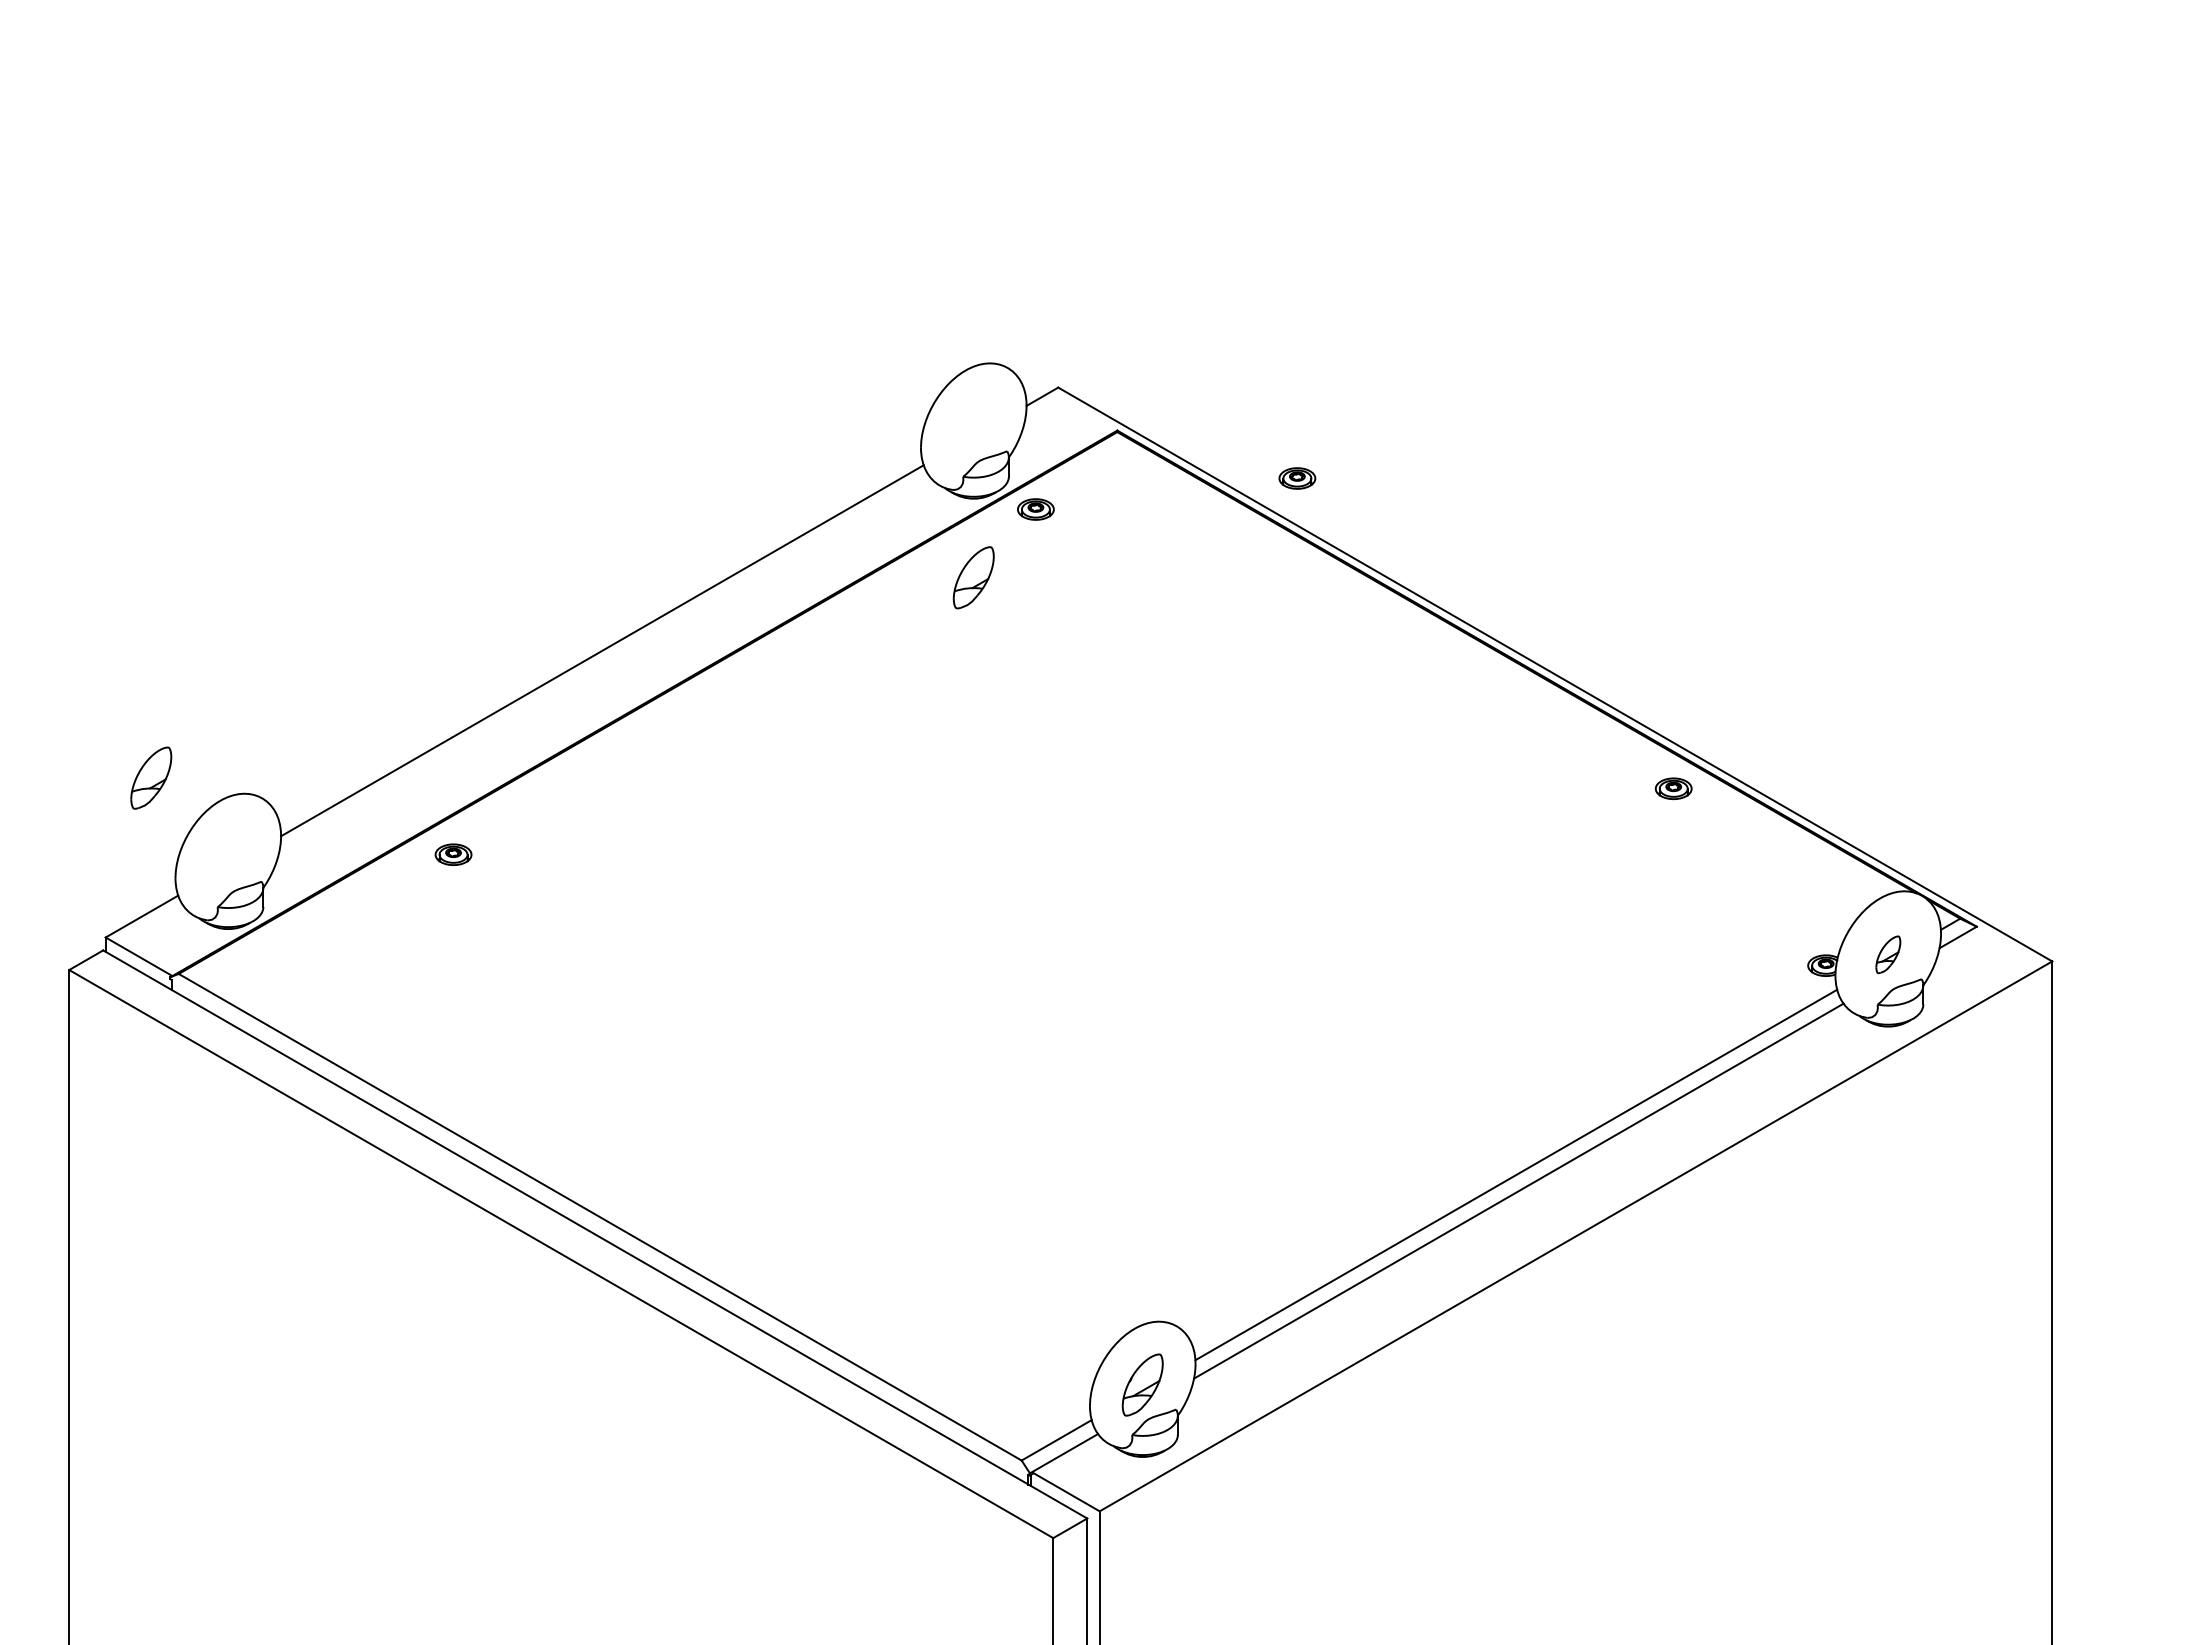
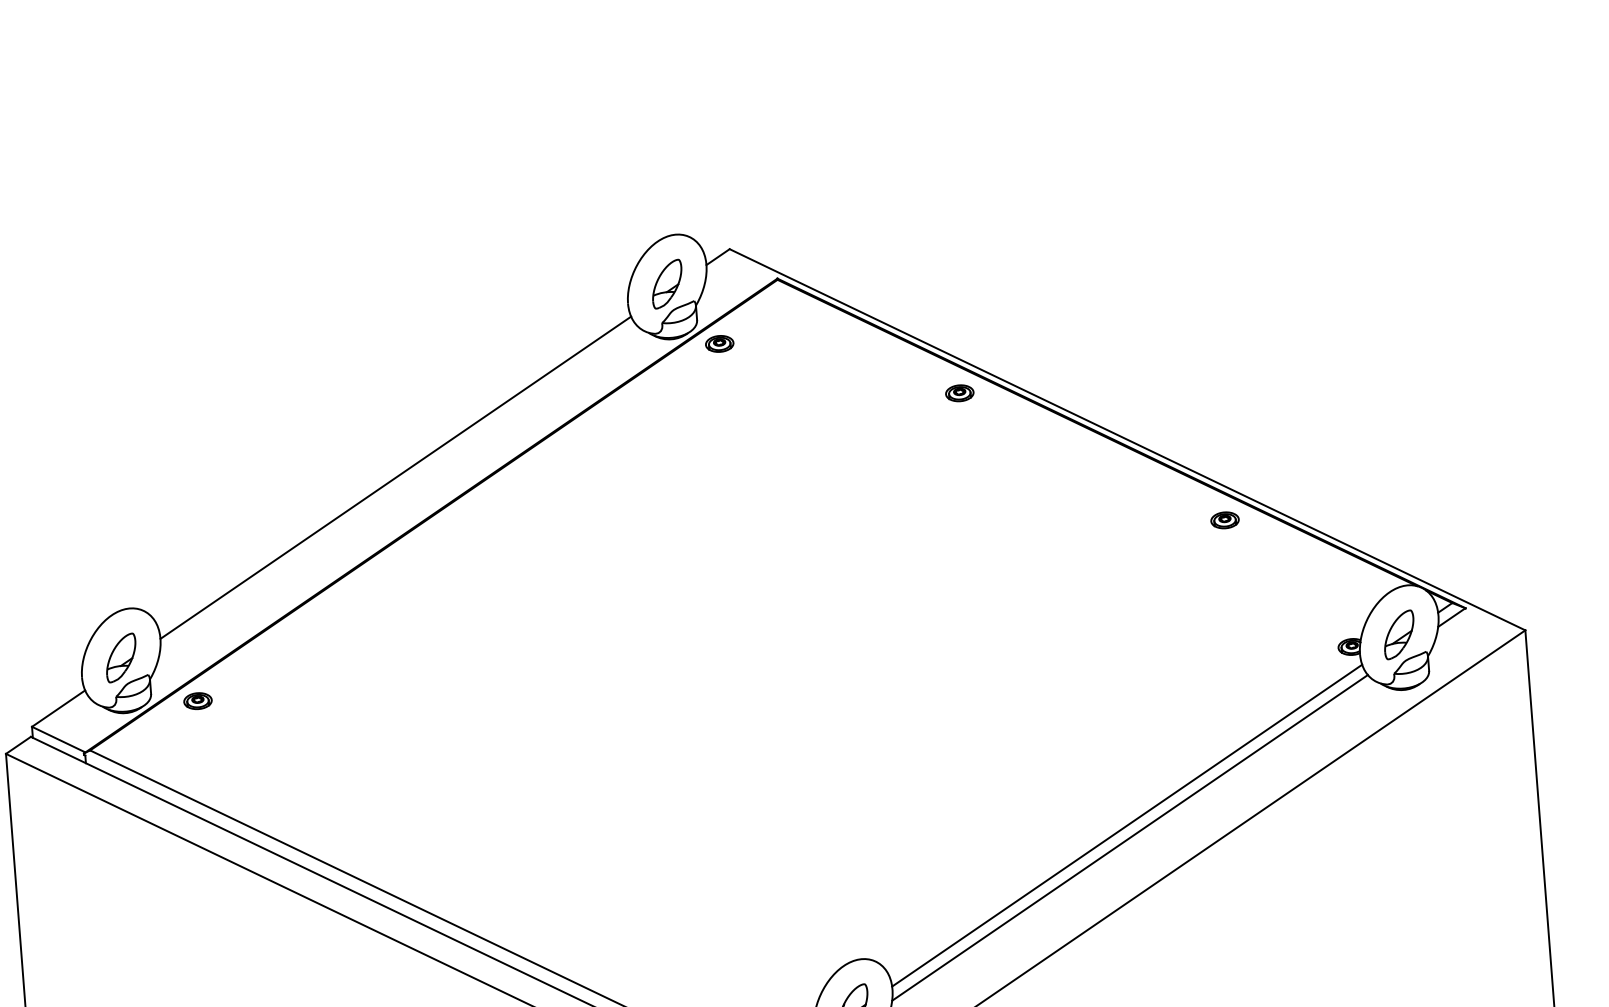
part: (1297, 478) -> (959, 393), moved
part: (973, 577) -> (667, 283), moved
part: (151, 777) -> (121, 657), moved
part: (453, 854) -> (197, 700), moved
part: (1888, 954) -> (1399, 634), size x1.67

